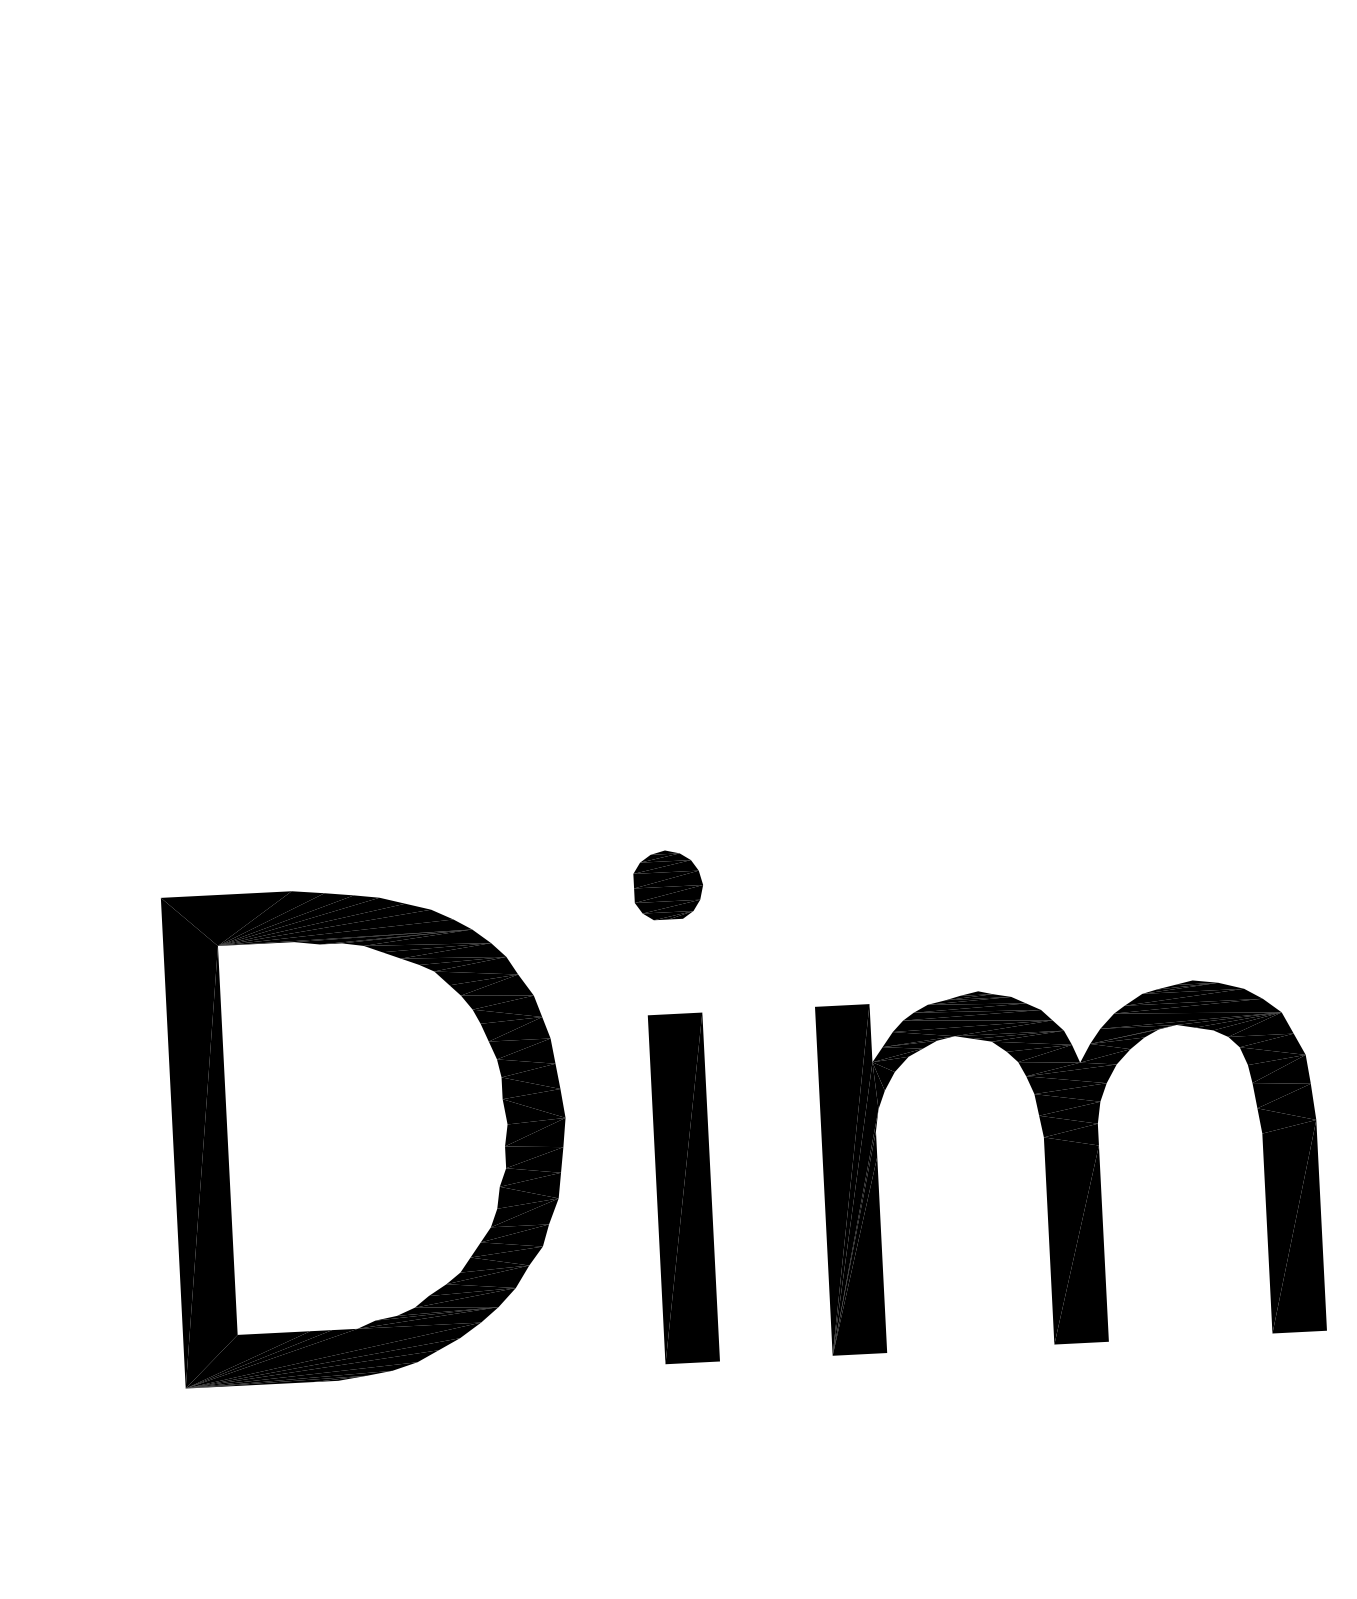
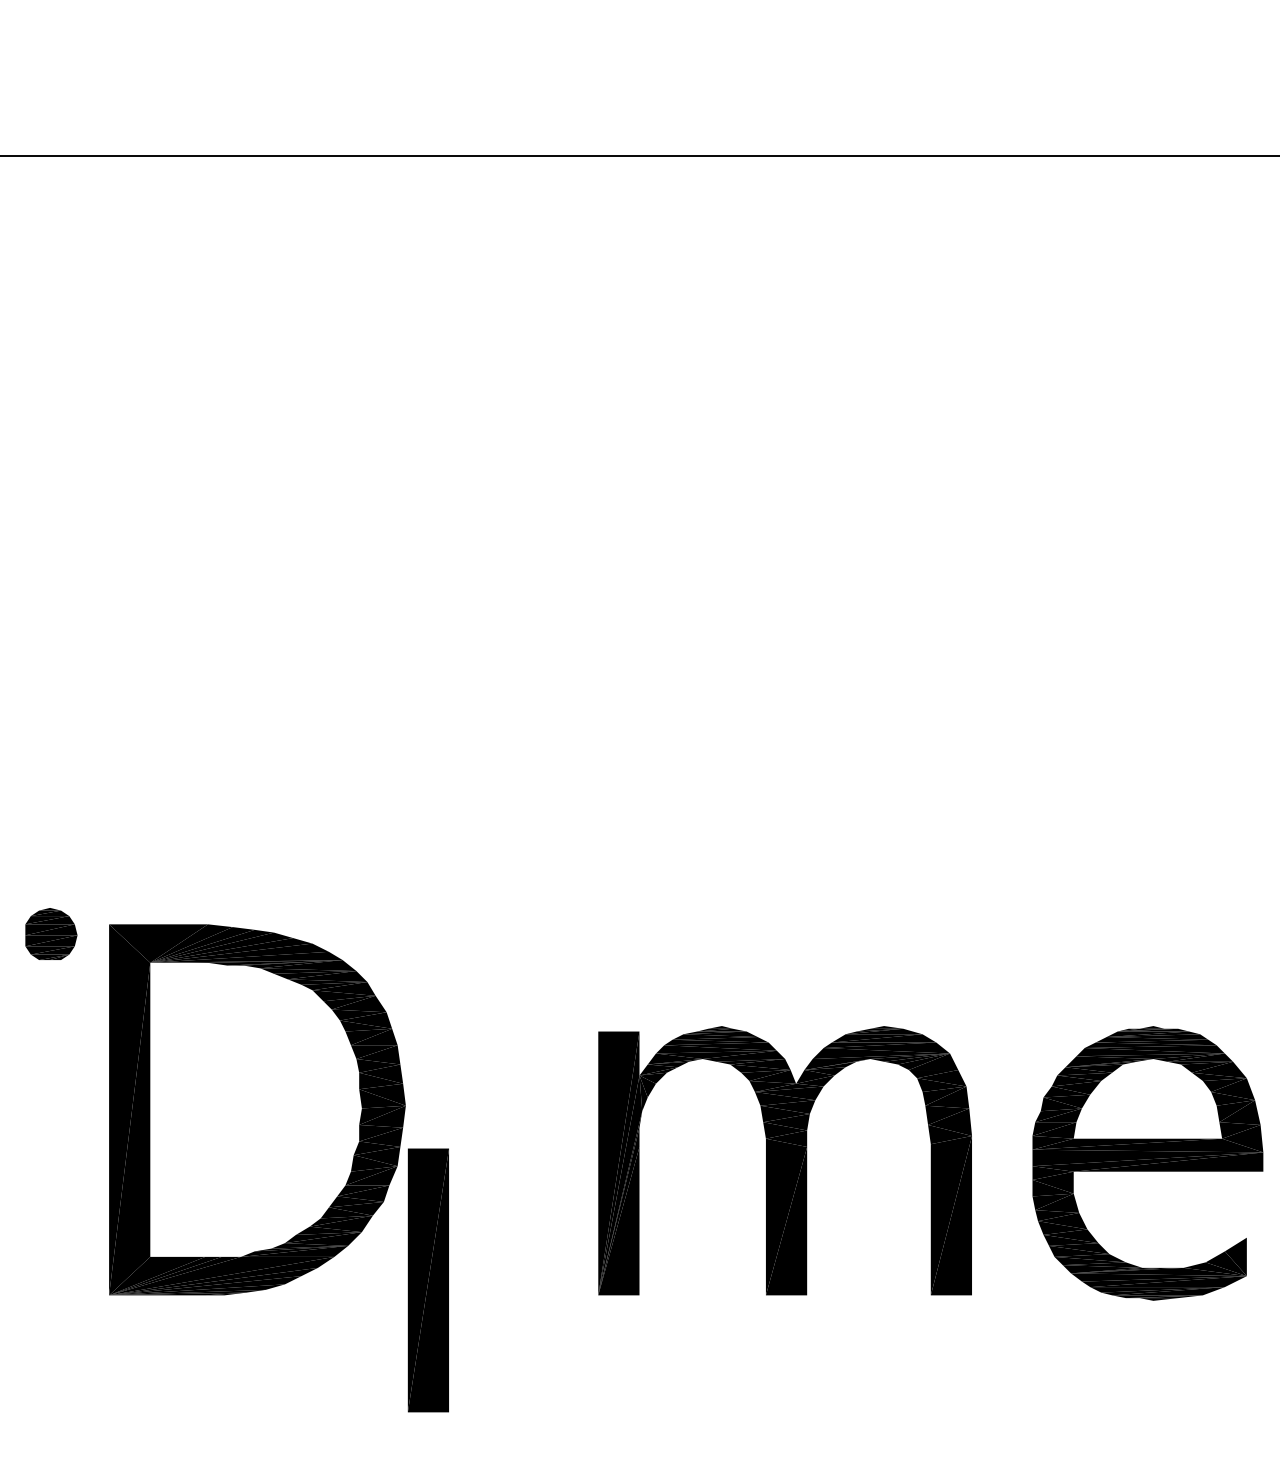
part: (668, 884) -> (51, 933), moved
part: (682, 1188) -> (427, 1280), moved

